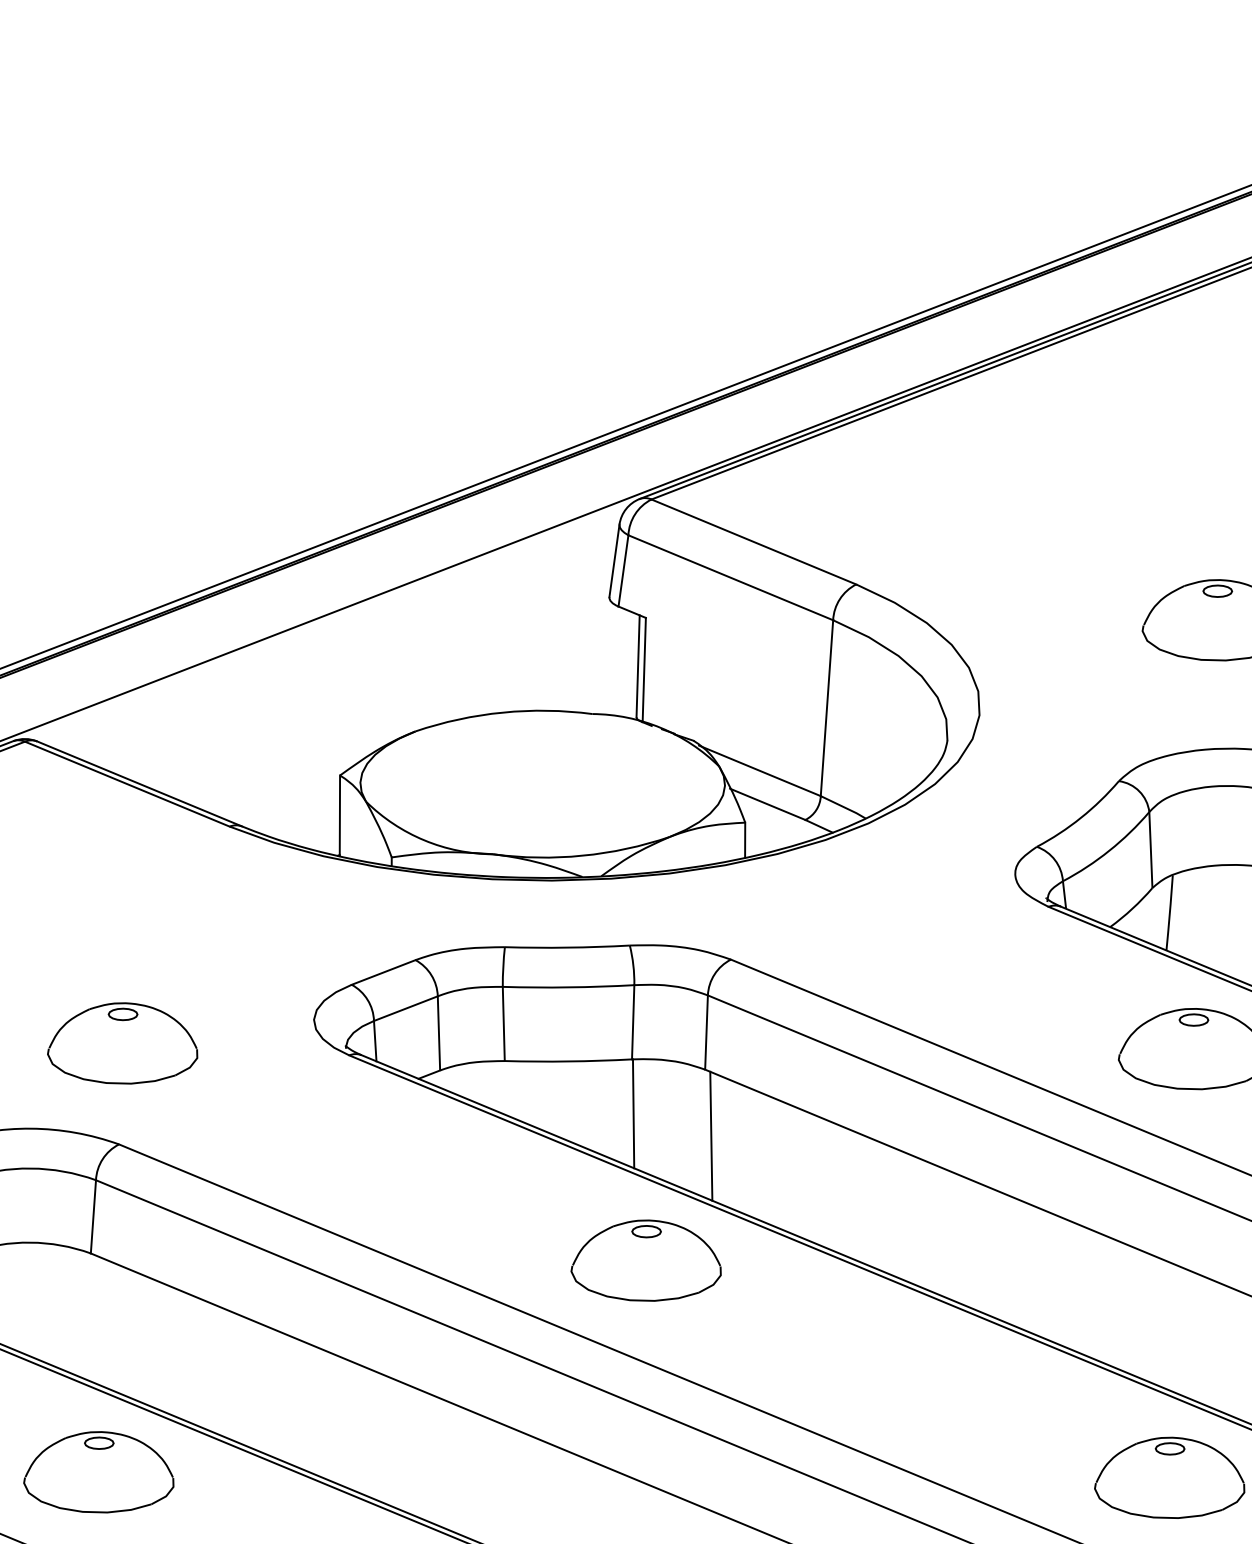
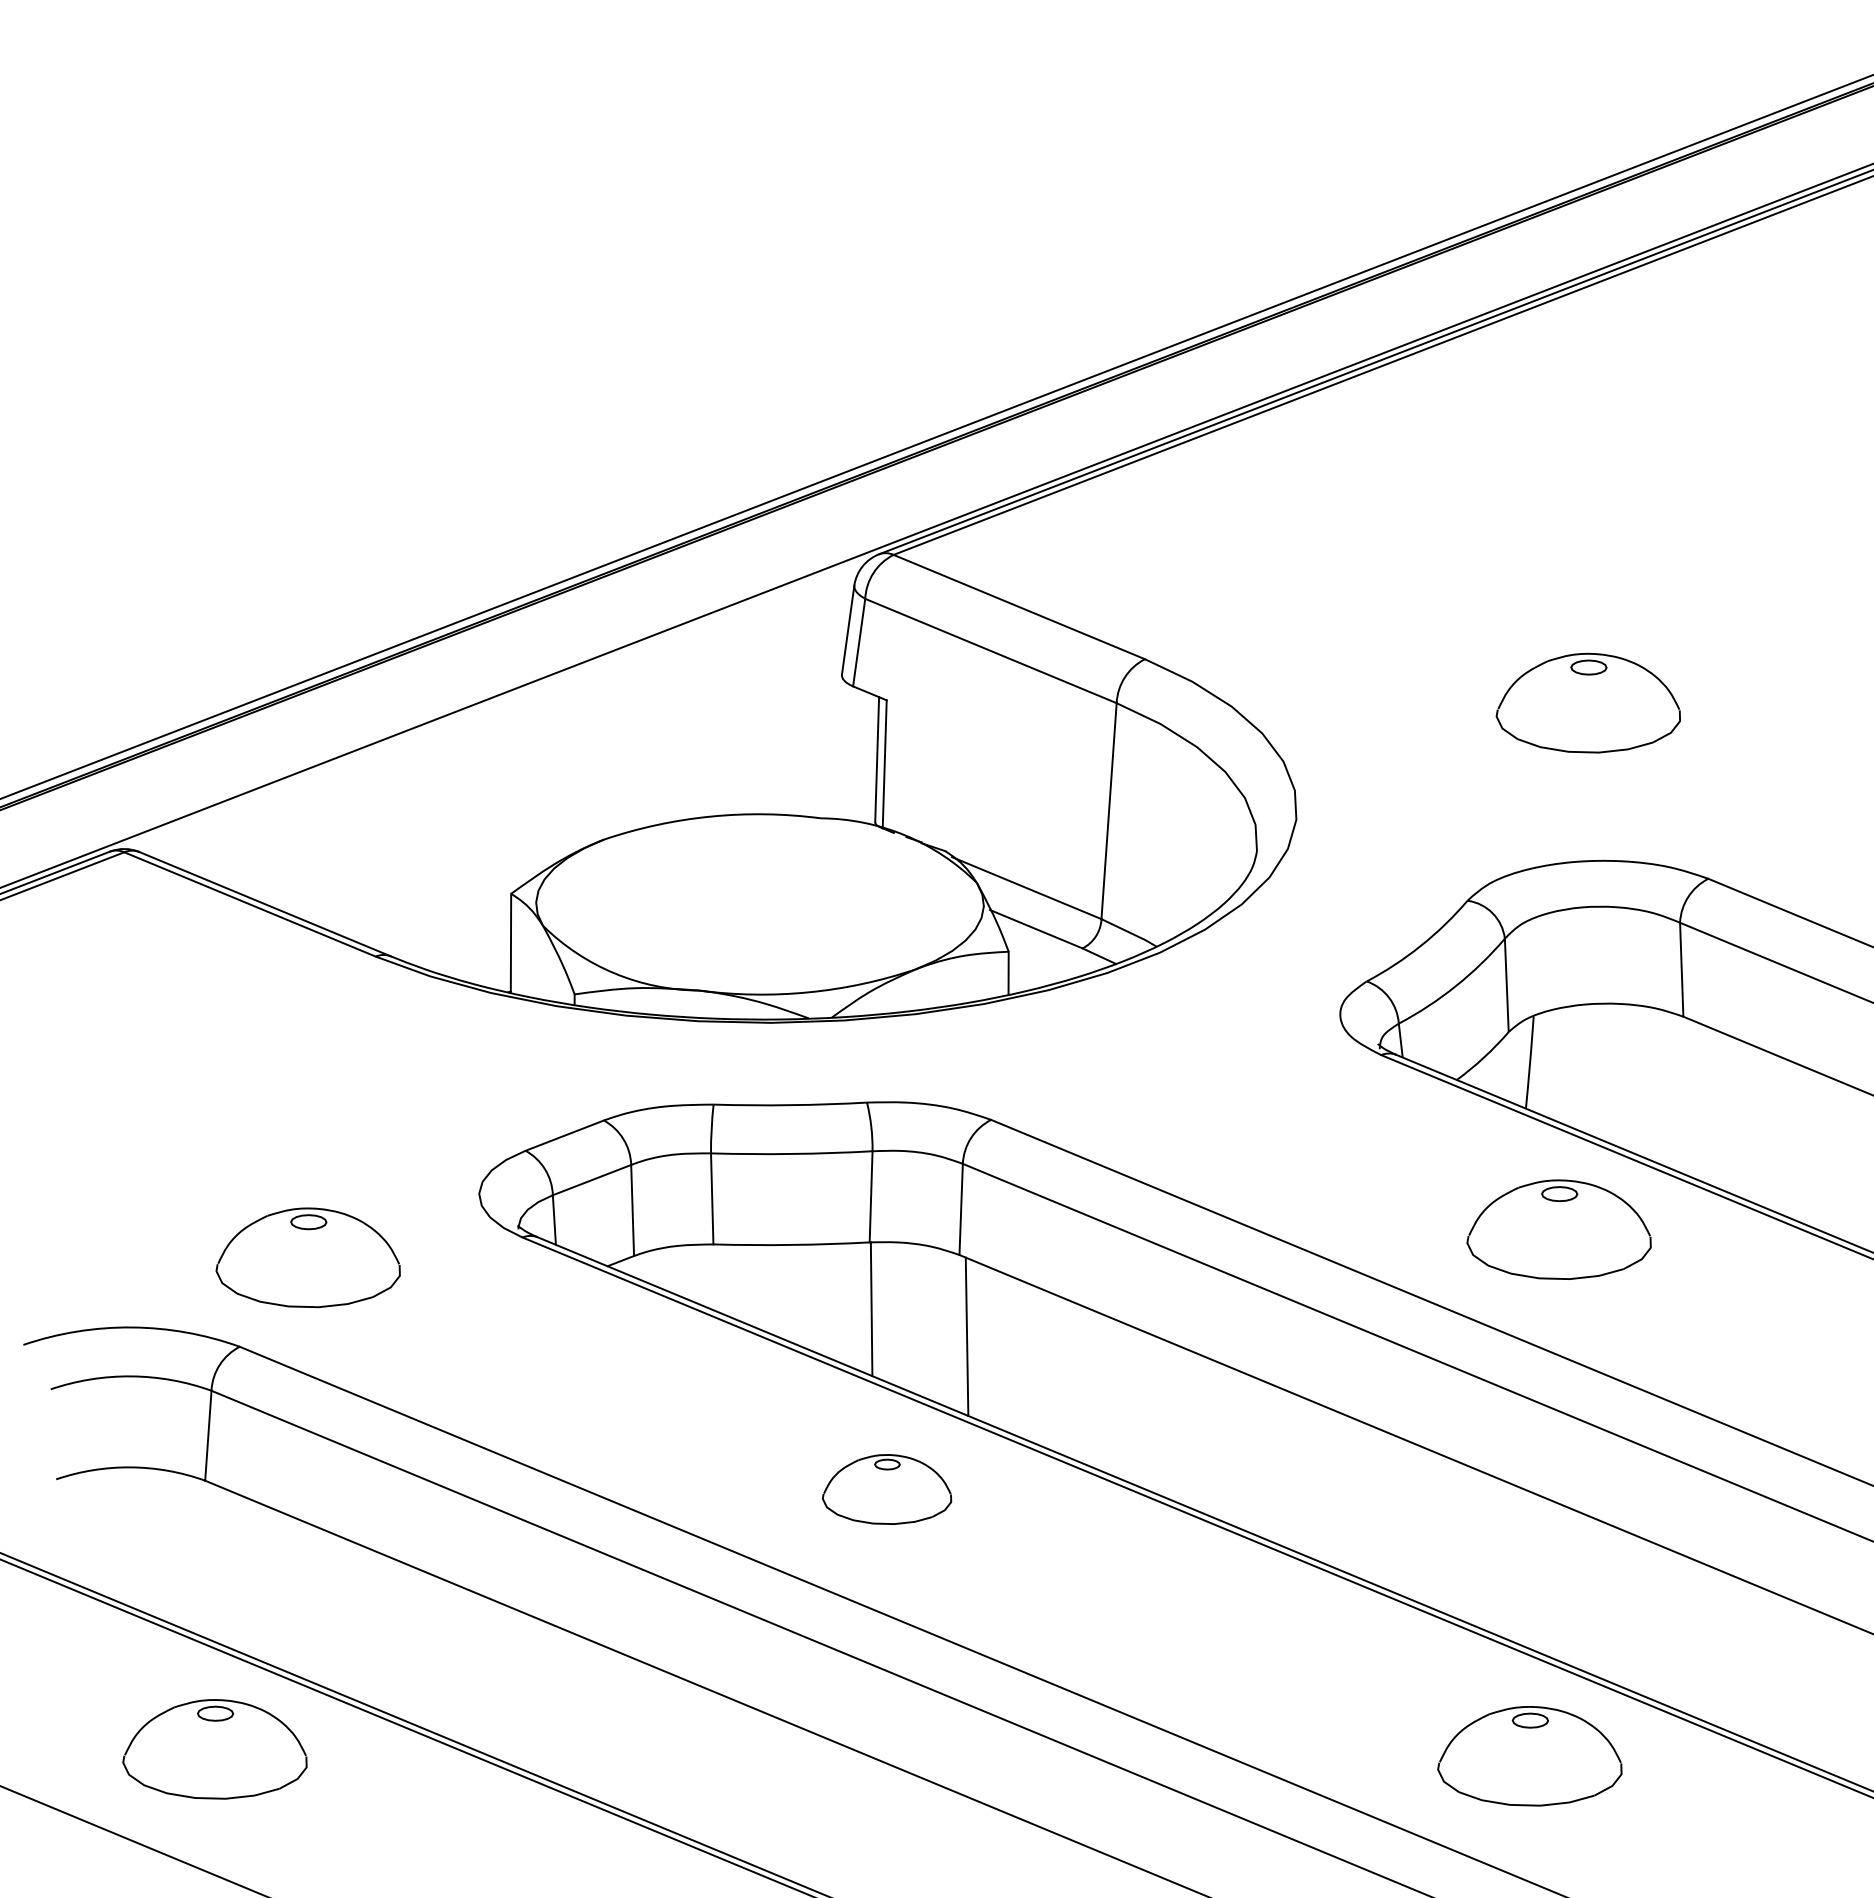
part: (122, 1043) -> (307, 1257), moved
part: (645, 1260) -> (886, 1489), size x0.7

